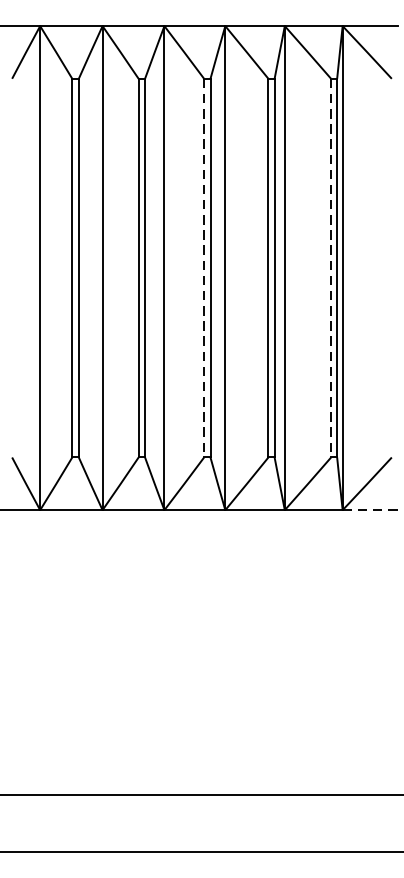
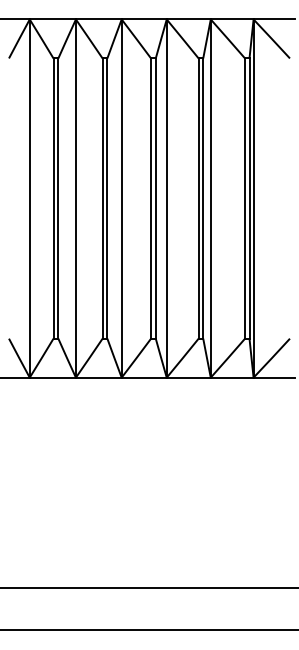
line: (204, 269) -> (151, 199), dashed -> solid
line: (331, 269) -> (245, 199), dashed -> solid
line: (370, 509) -> (274, 377), dashed -> solid

